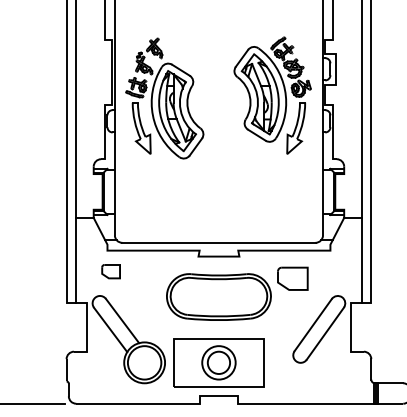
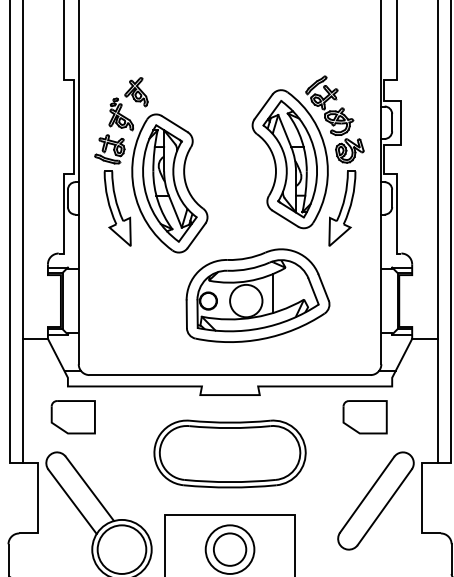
part: (238, 187) -> (258, 294), added
part: (110, 271) -> (72, 416), size x1.67
part: (292, 278) -> (364, 416), moved

